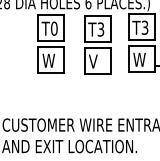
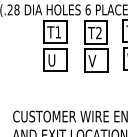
text: (54, 28) -> (58, 32), T0 -> T1
text: (100, 29) -> (98, 33), T3 -> T2
text: (48, 60) -> (53, 60), W -> U

